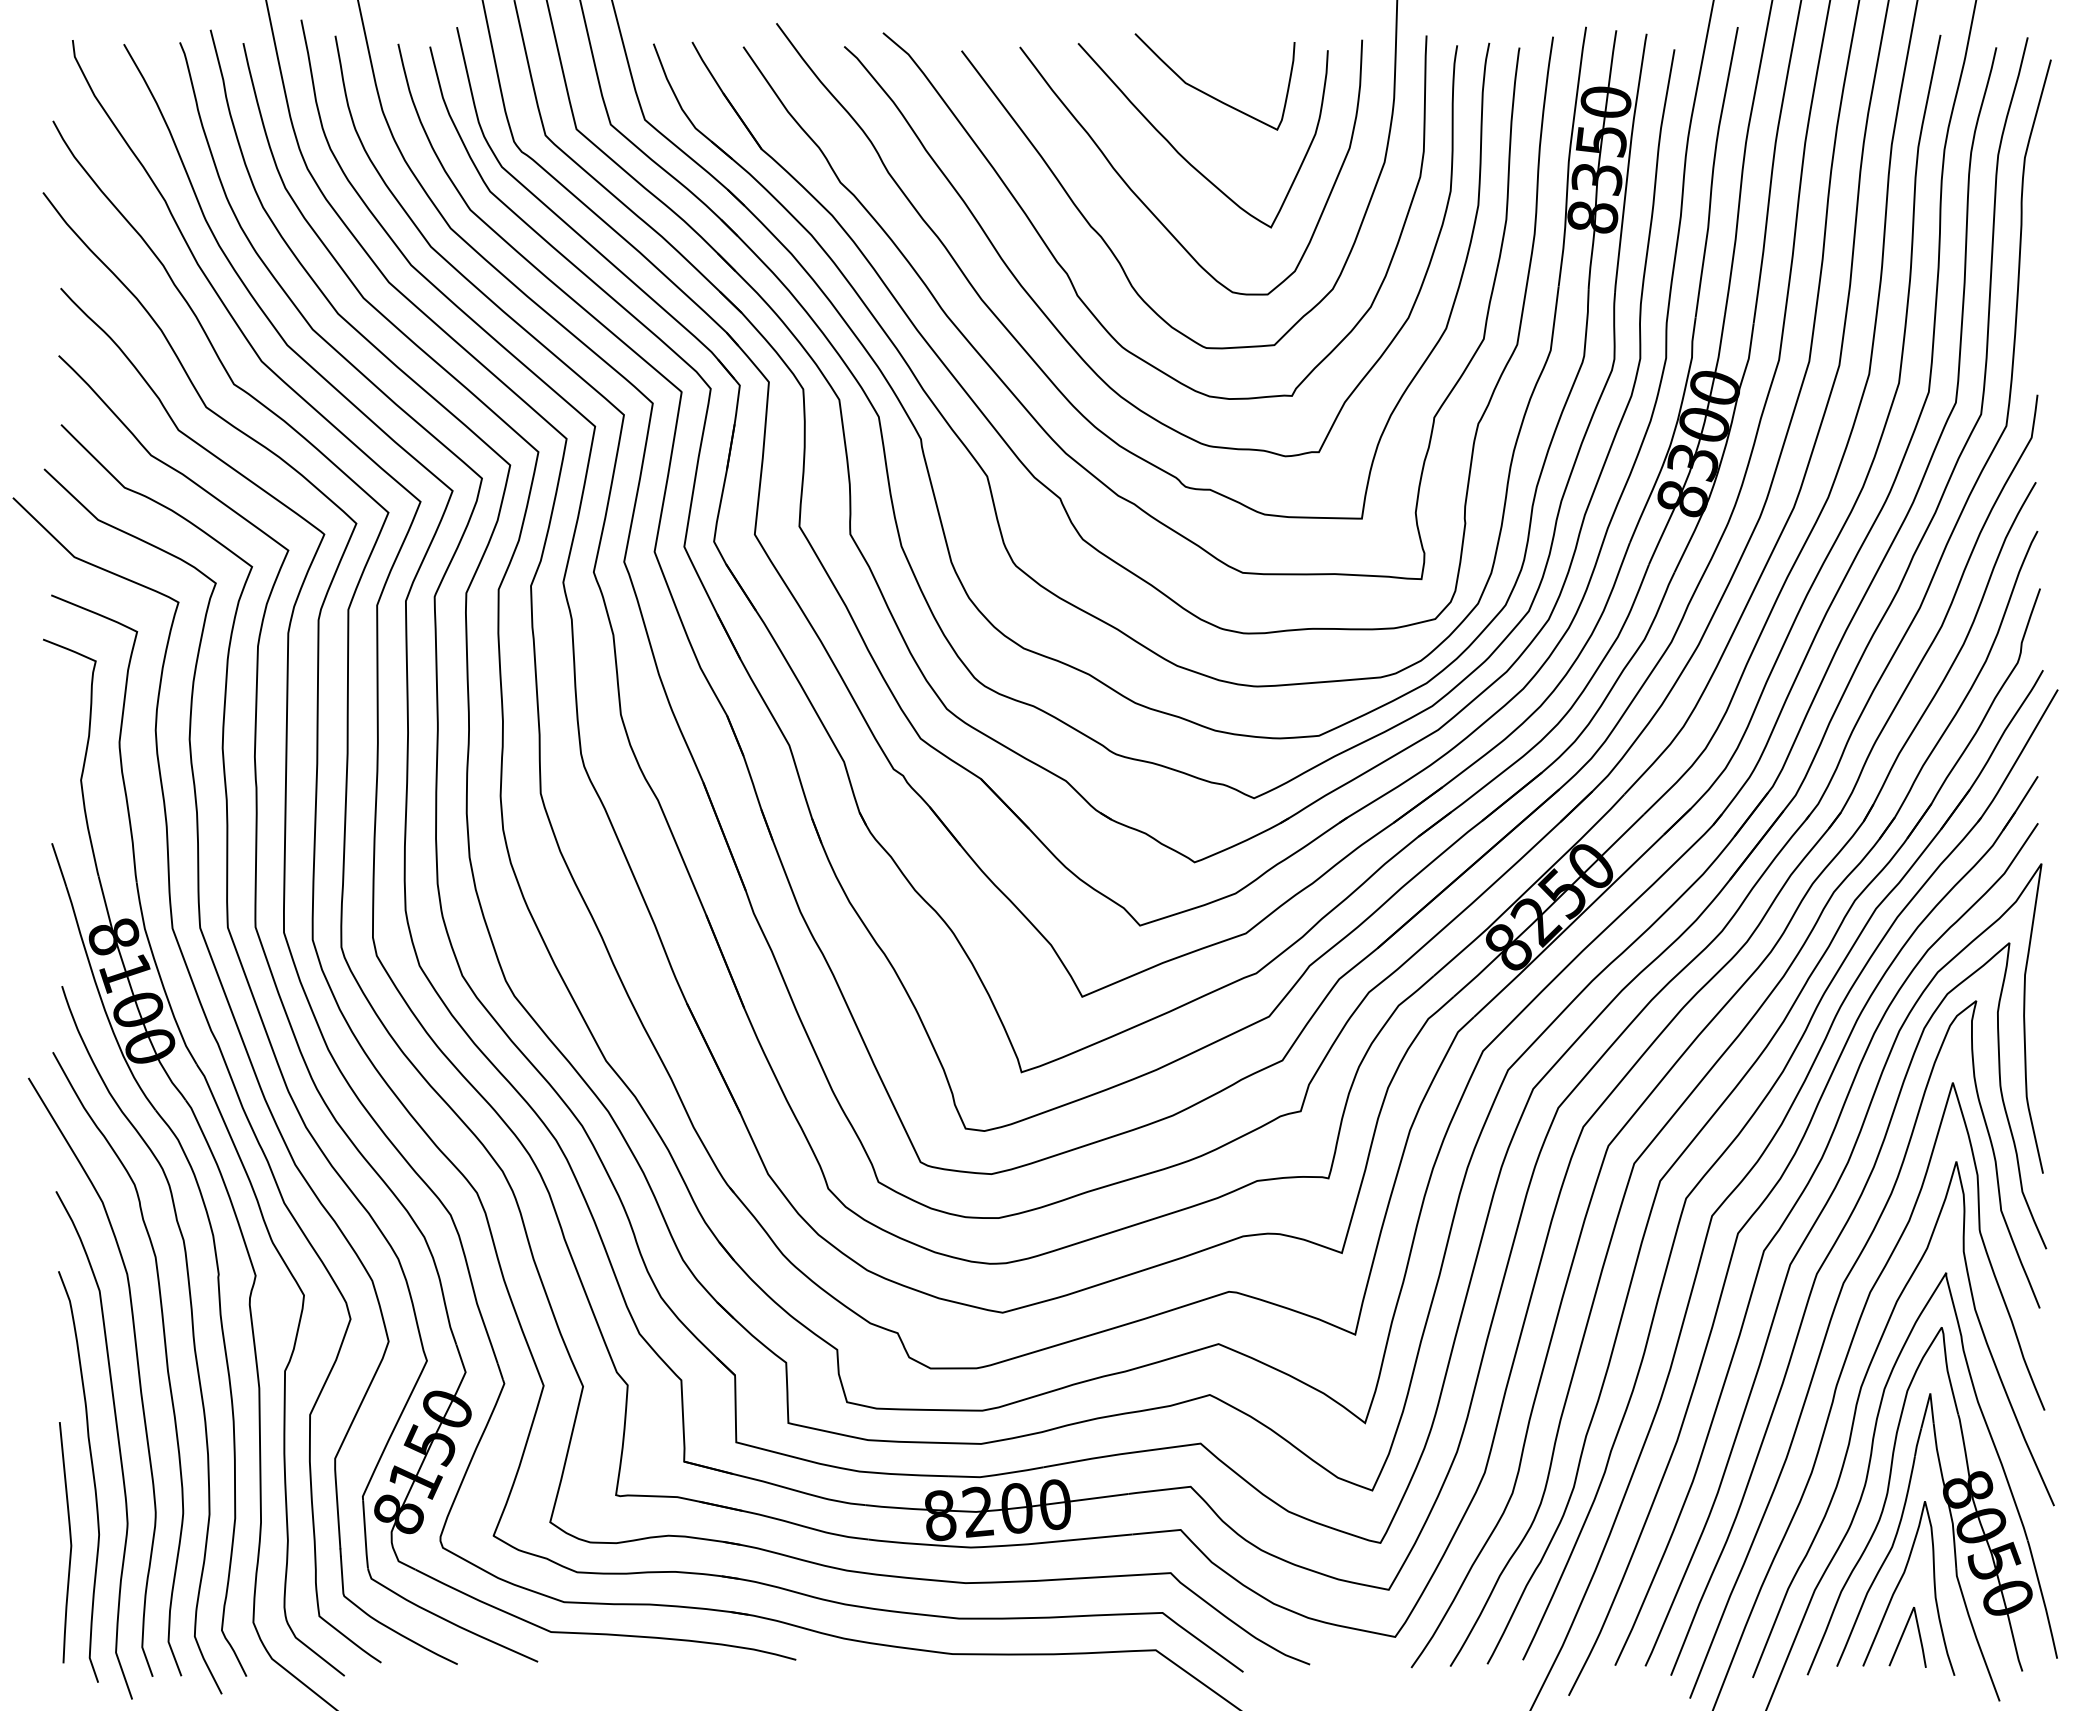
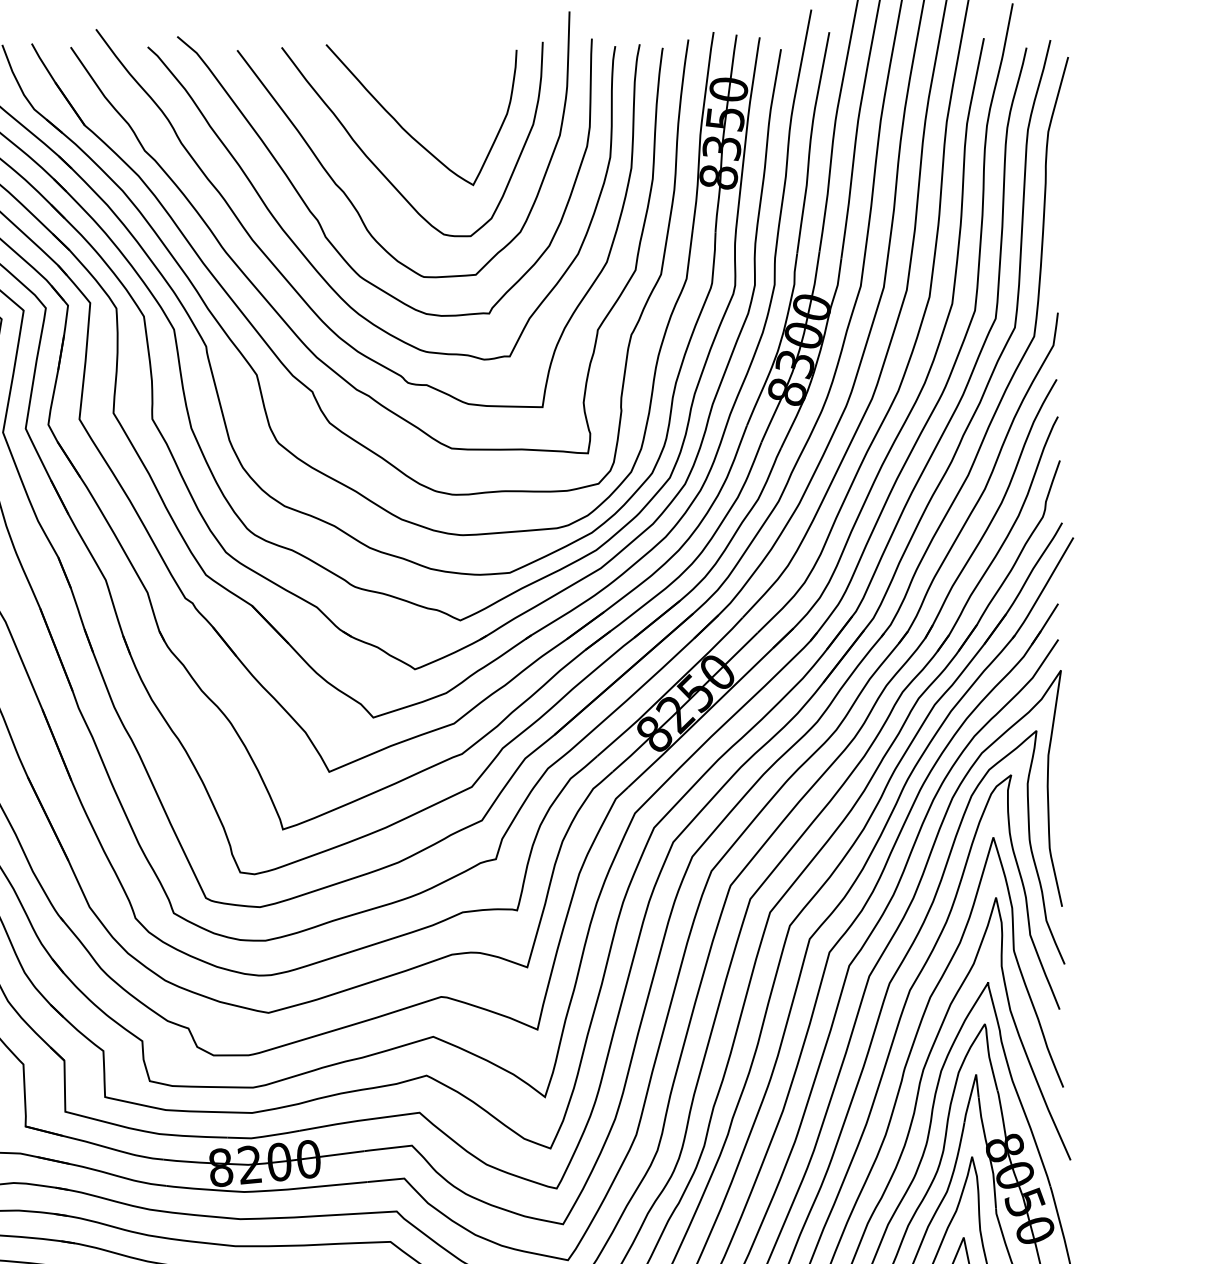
curve: (1207, 93) -> (424, 82), removed

